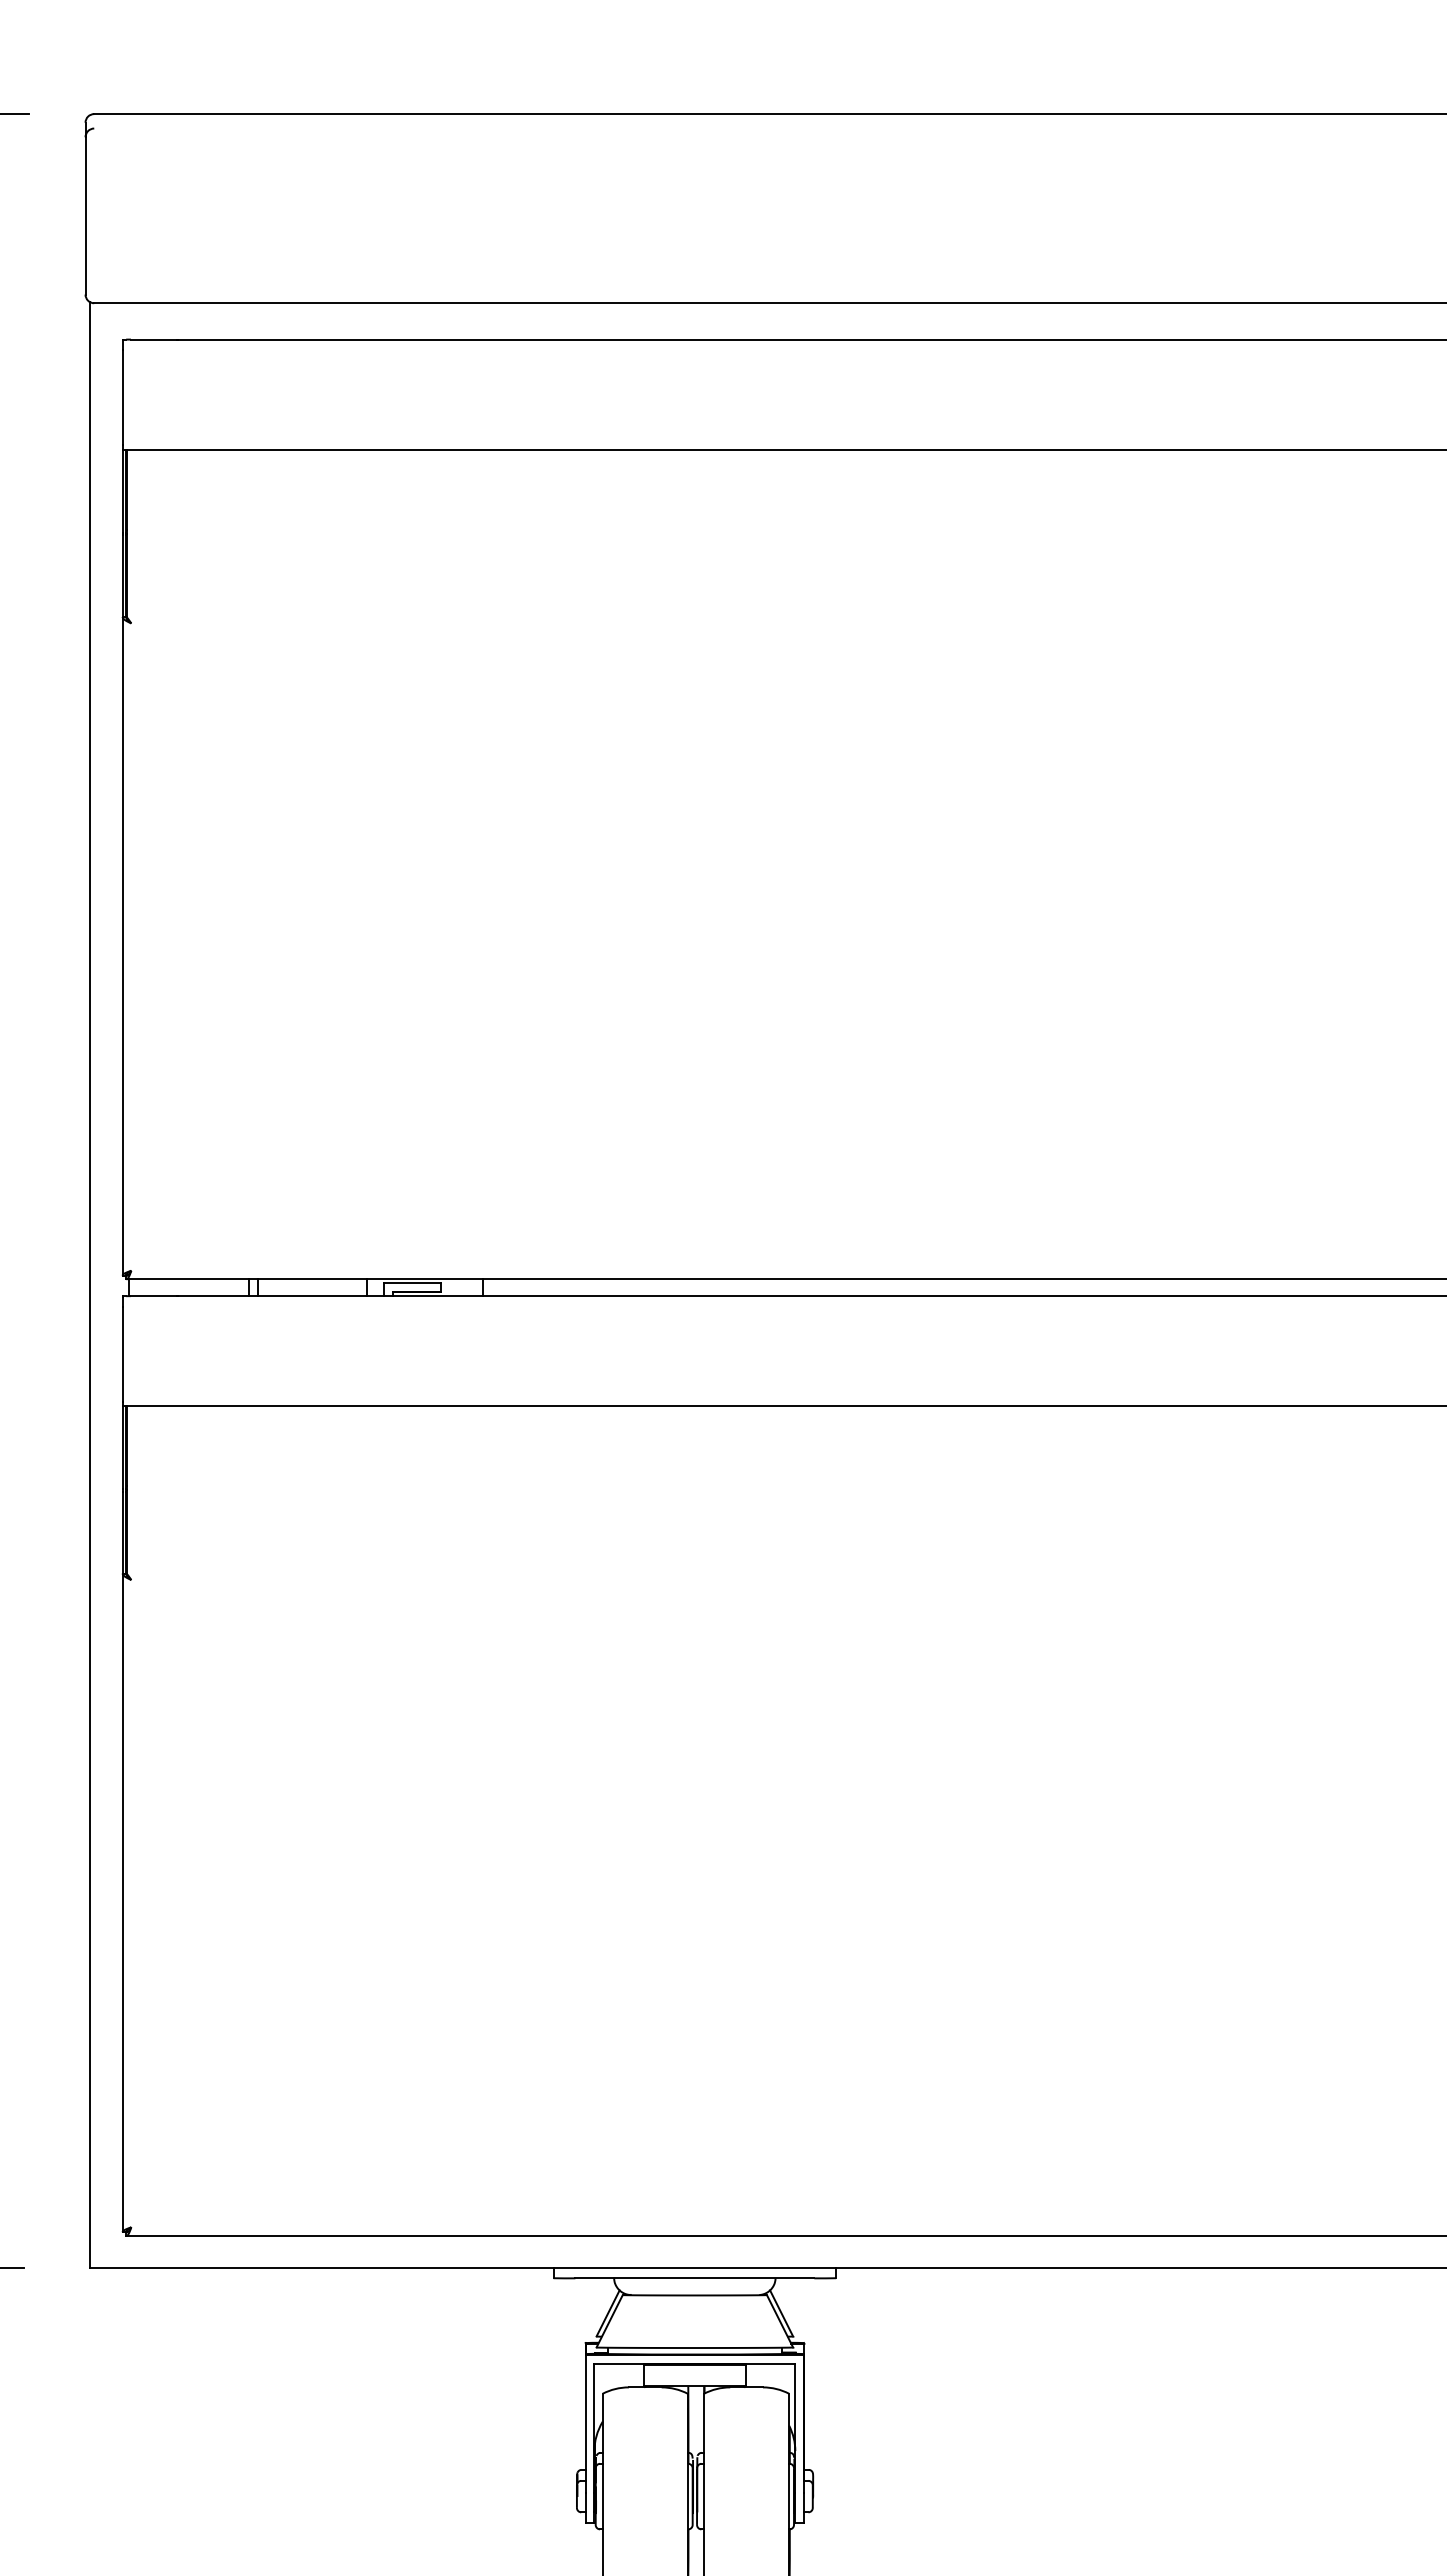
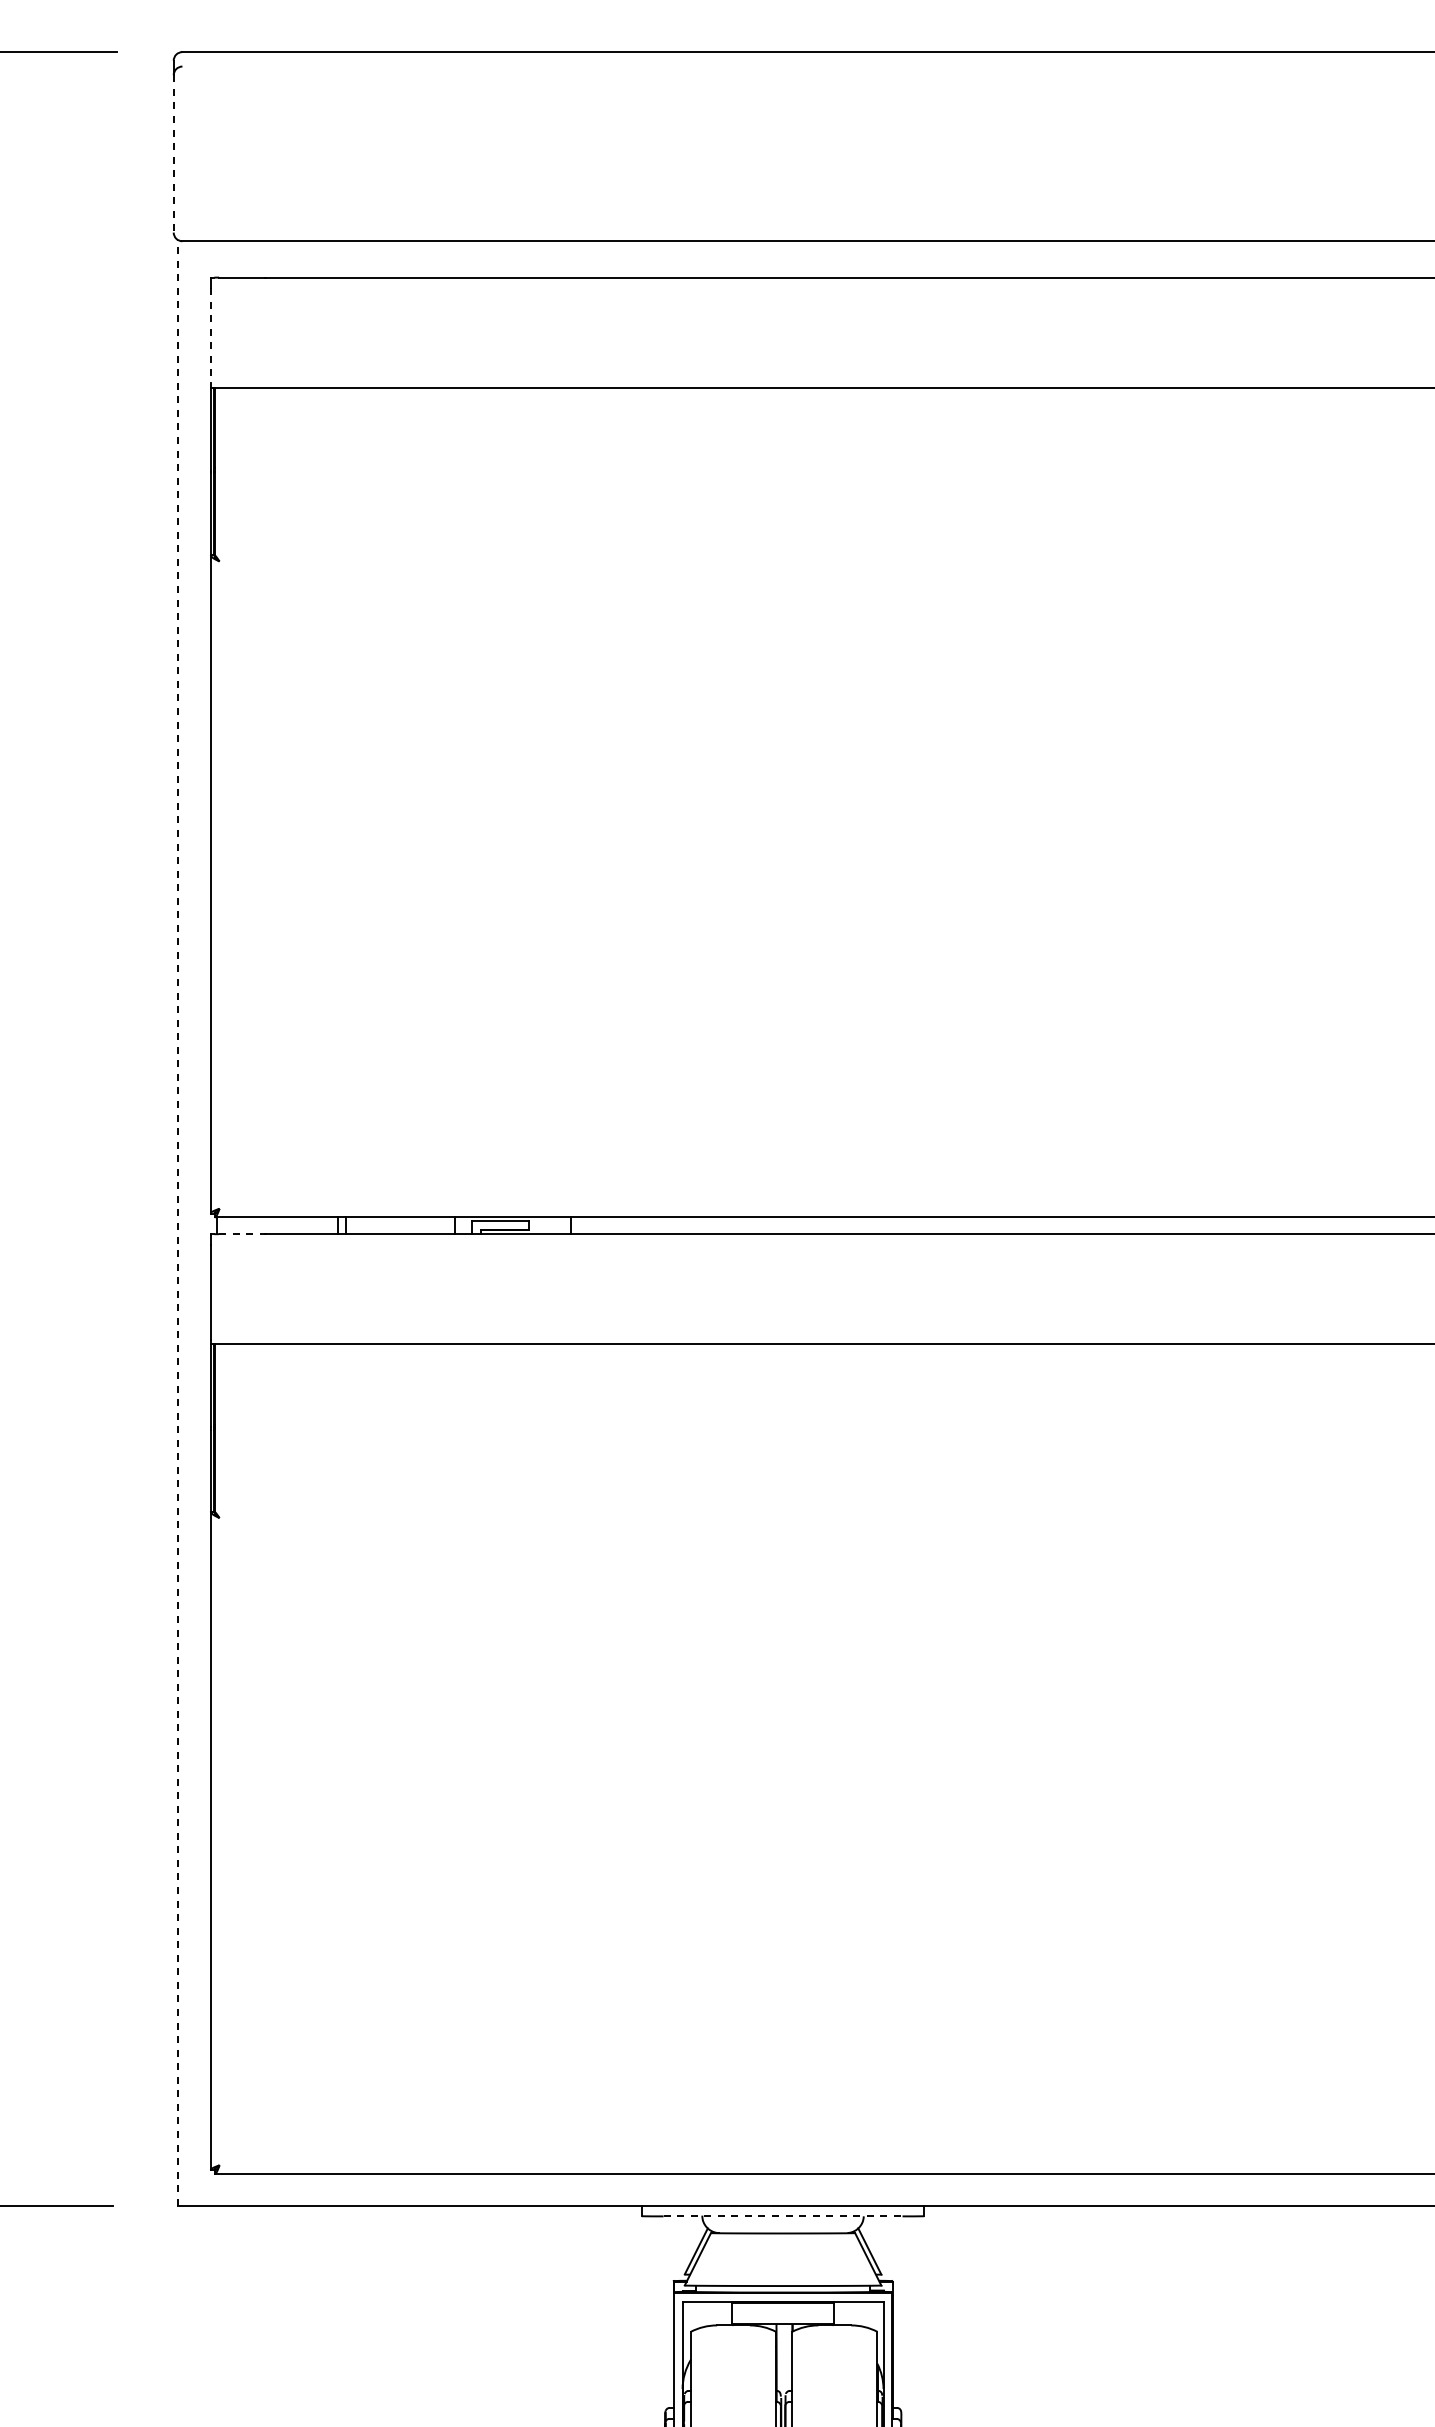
line: (85, 215) -> (173, 153), solid -> dashed
line: (122, 397) -> (210, 335), solid -> dashed
line: (89, 1284) -> (177, 1222), solid -> dashed
line: (154, 1296) -> (242, 1234), solid -> dashed
line: (695, 2278) -> (783, 2216), solid -> dashed

